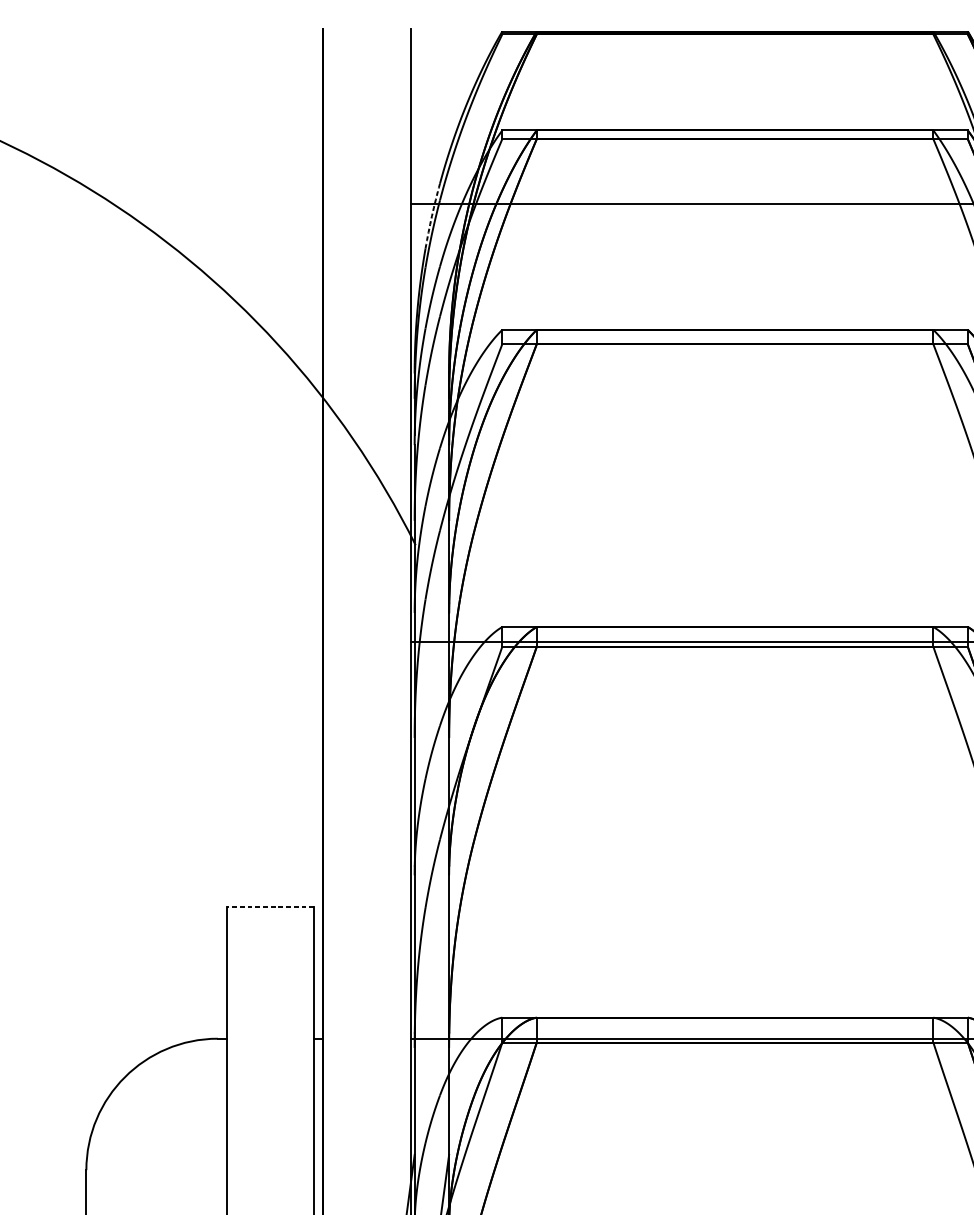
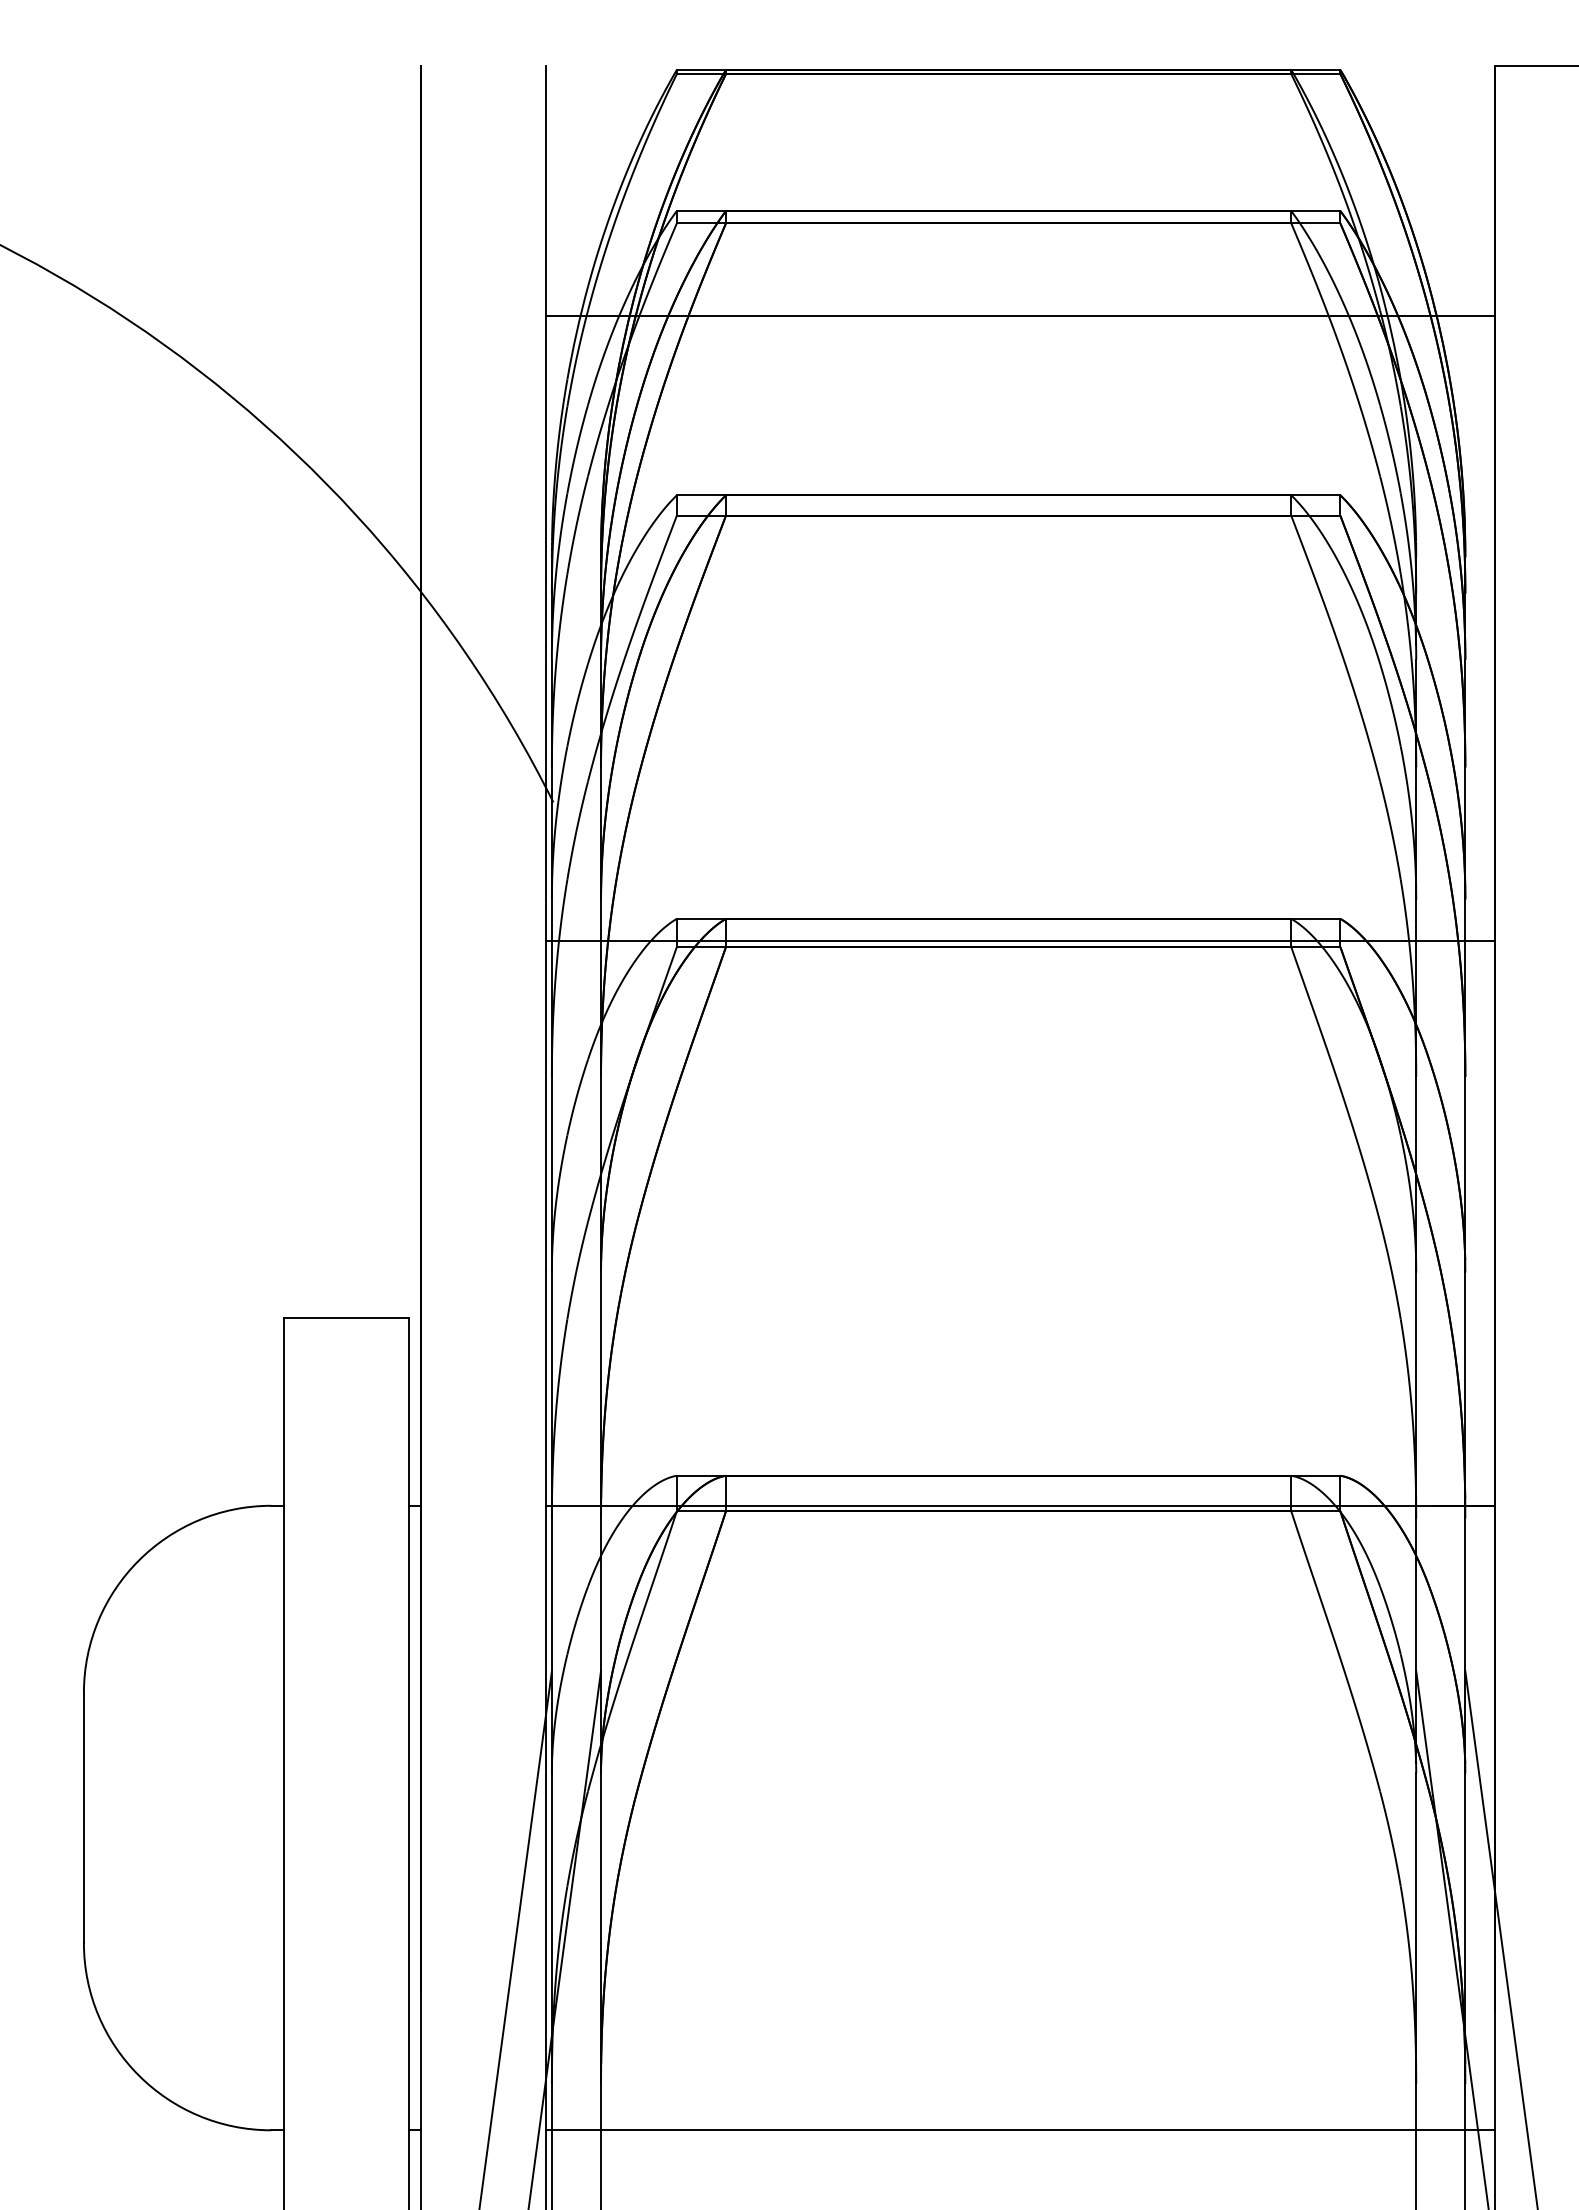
arc: (431, 216) -> (576, 333), dashed -> solid
line: (269, 907) -> (345, 1318), dashed -> solid

